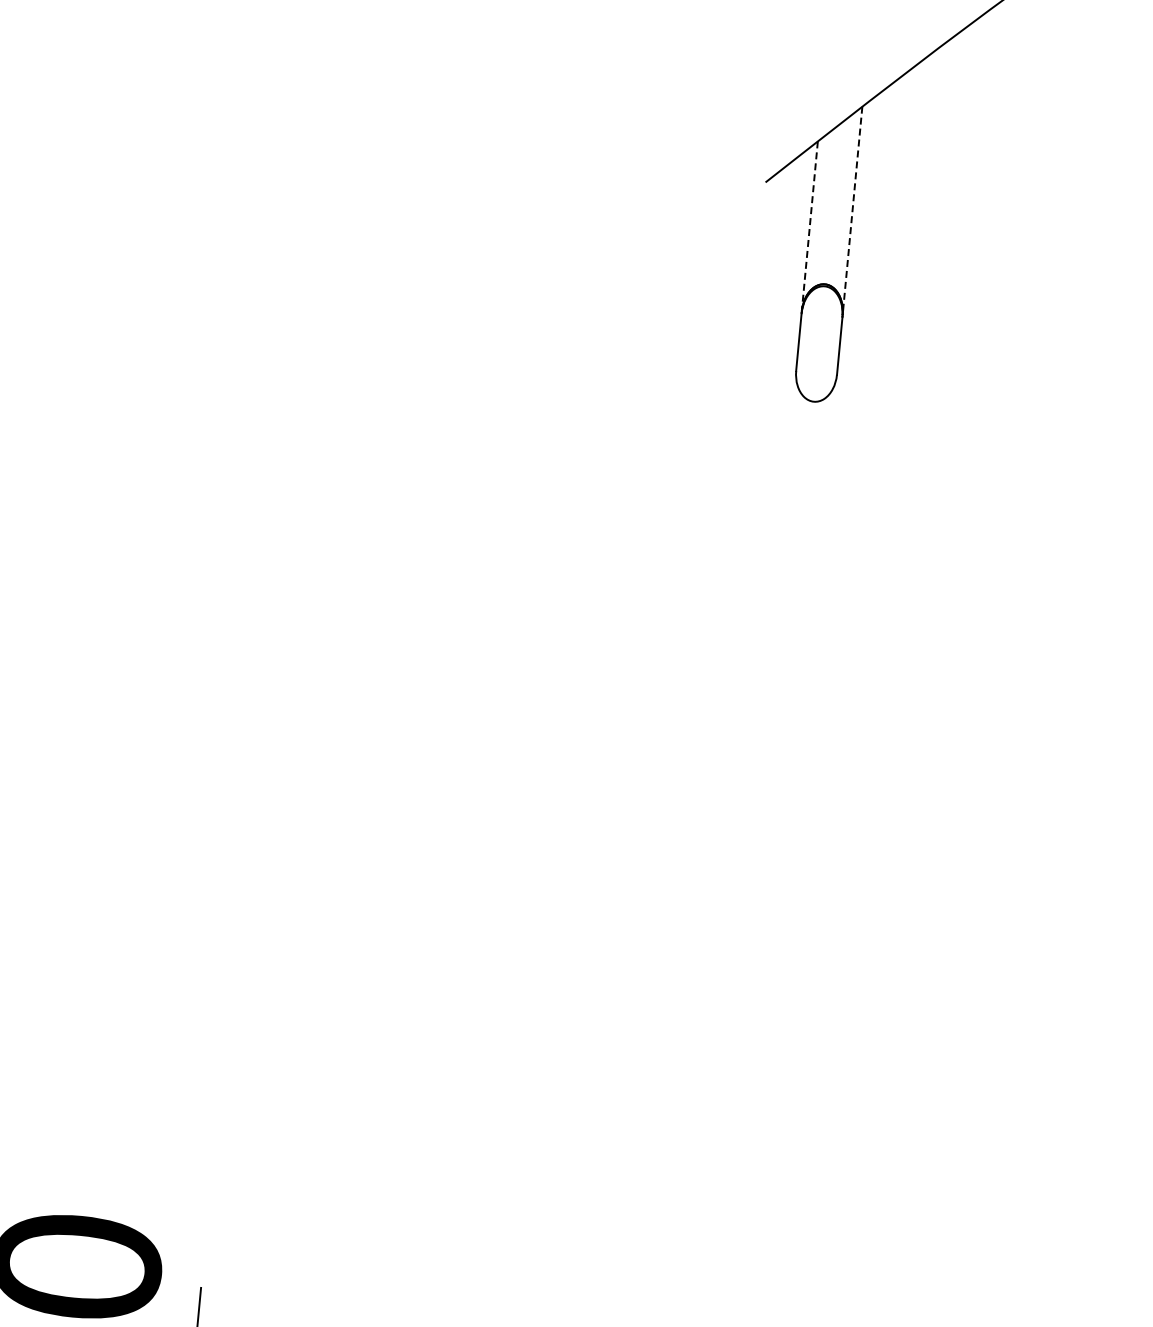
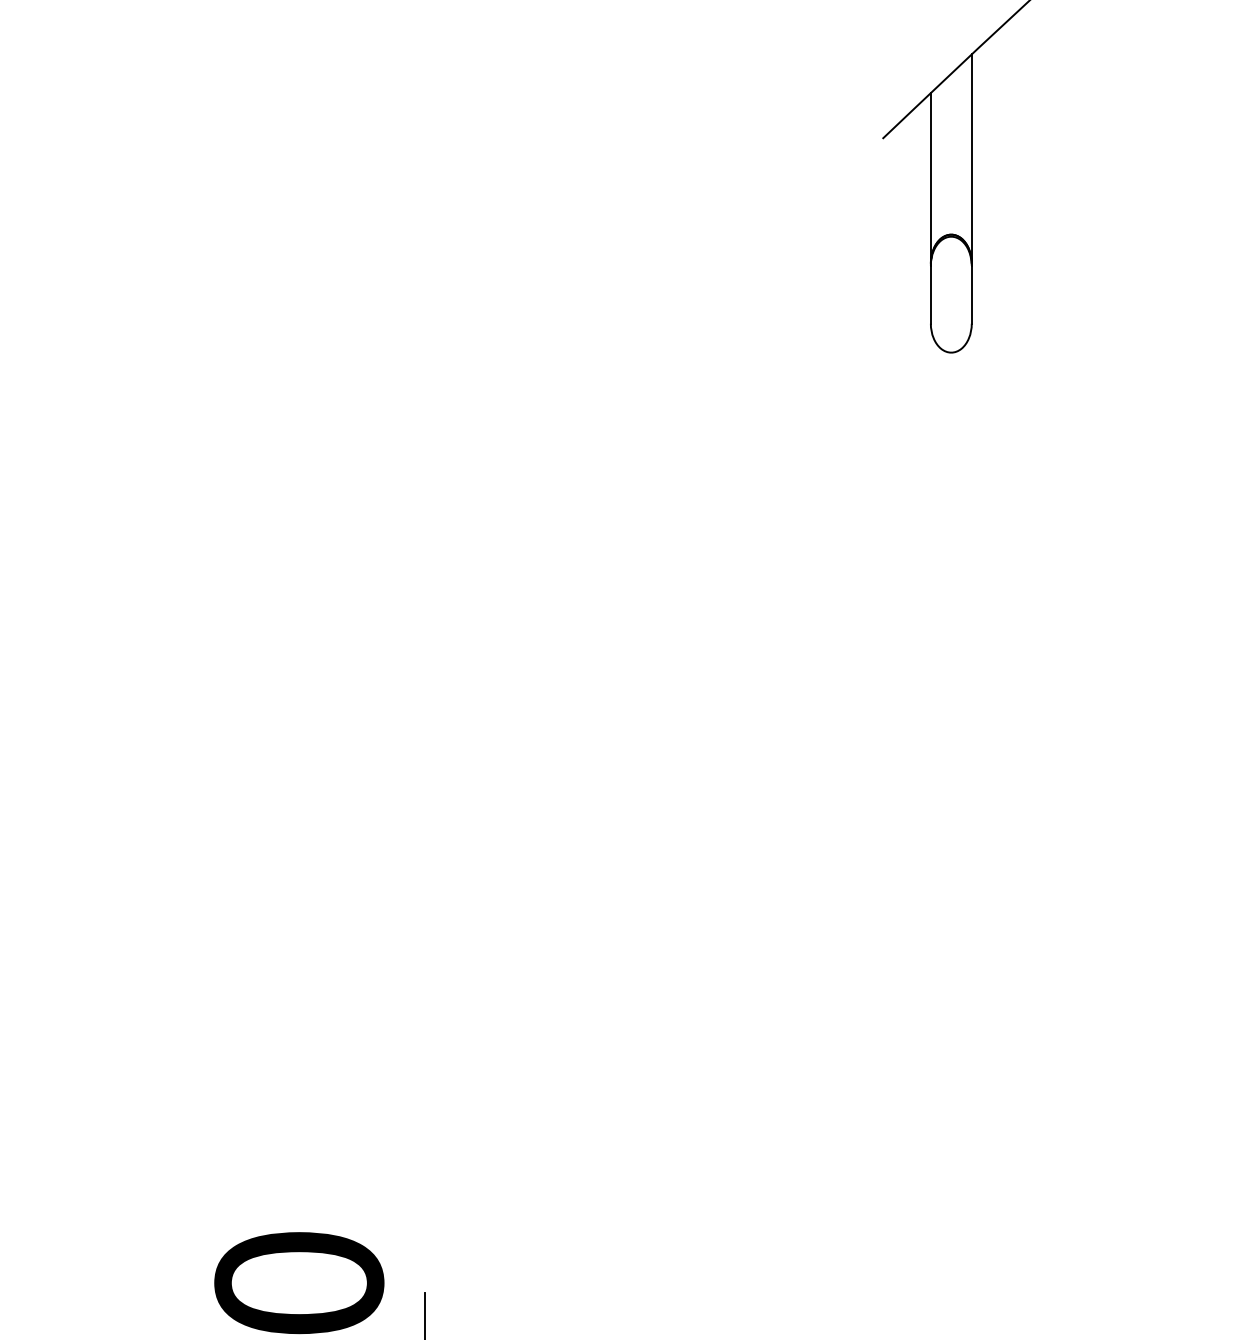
line: (852, 210) -> (971, 158), dashed -> solid
line: (809, 226) -> (930, 178), dashed -> solid

